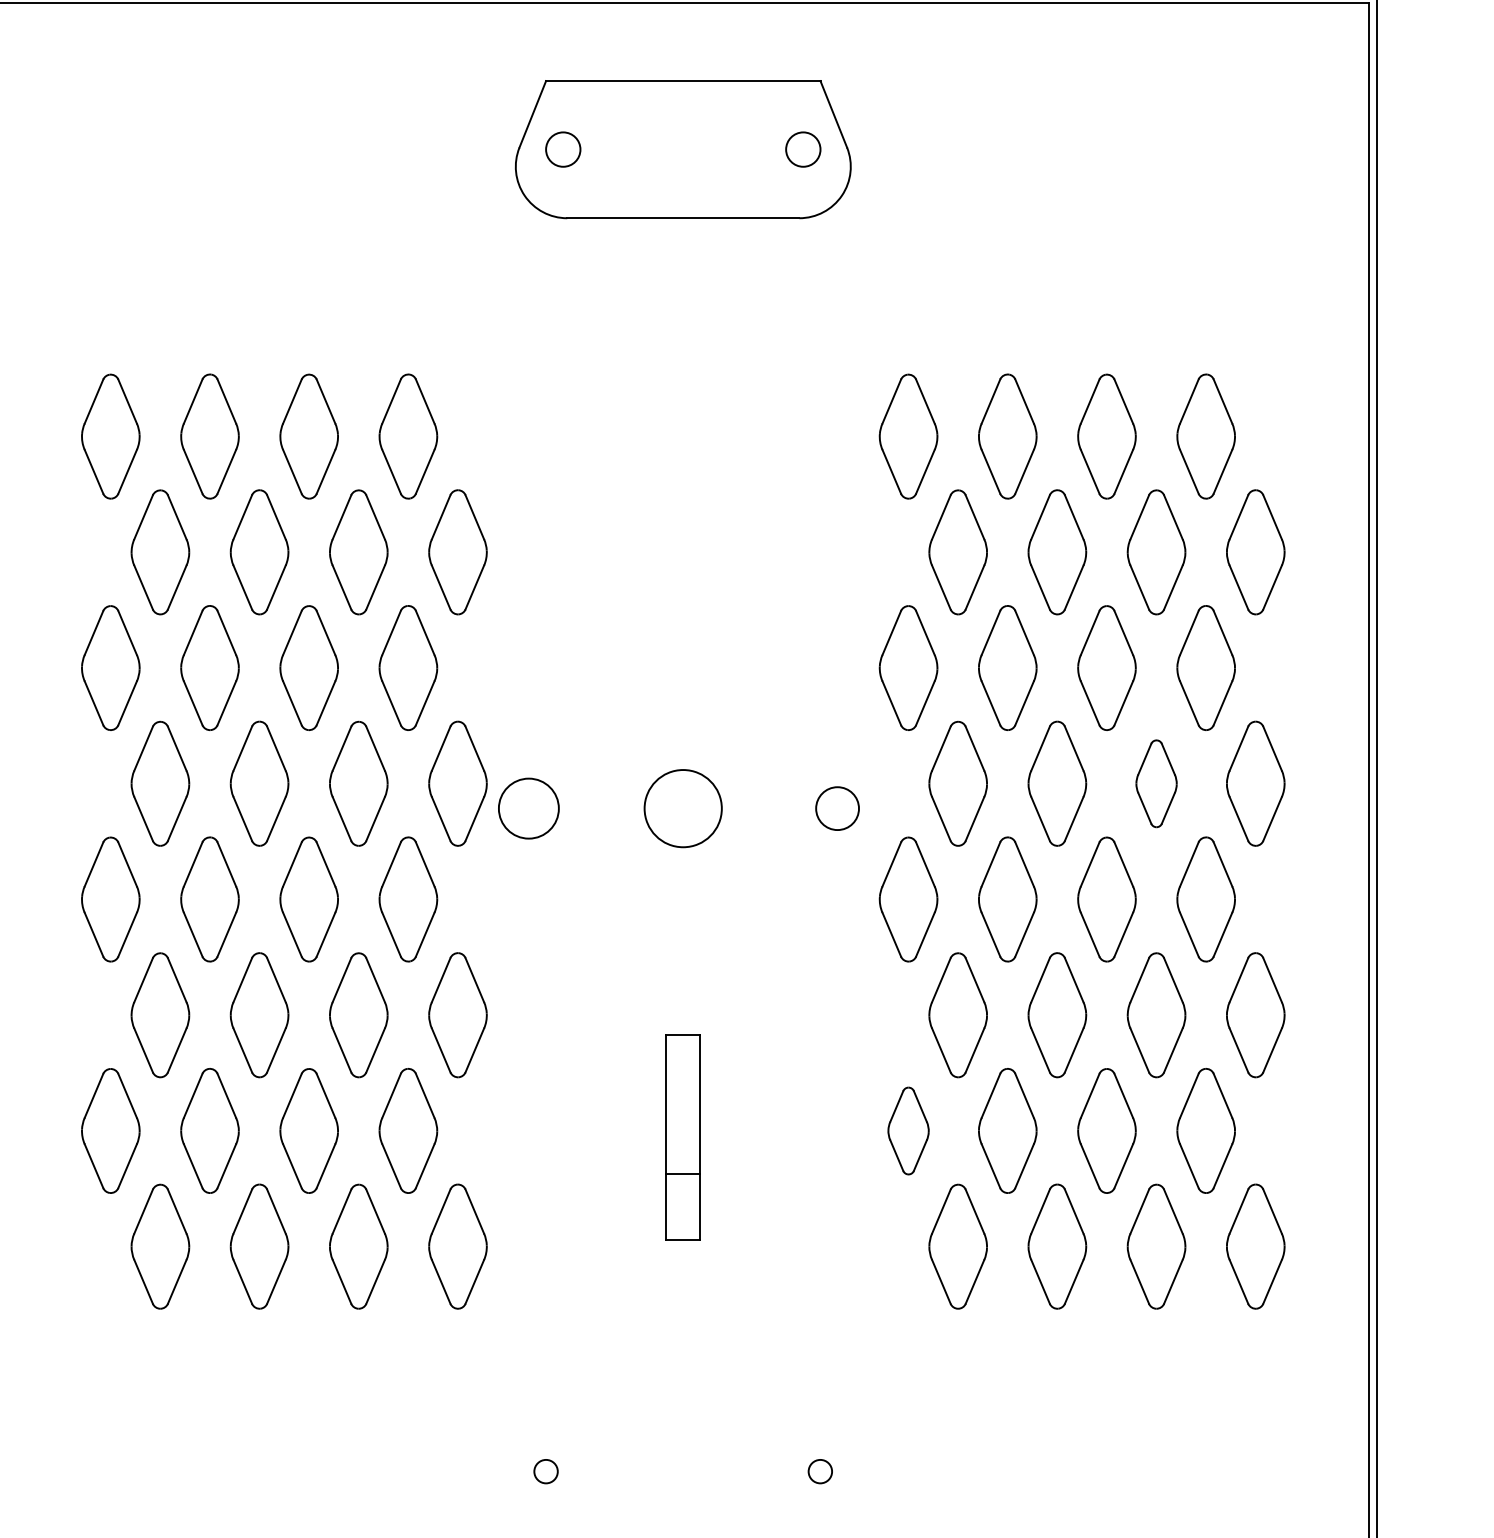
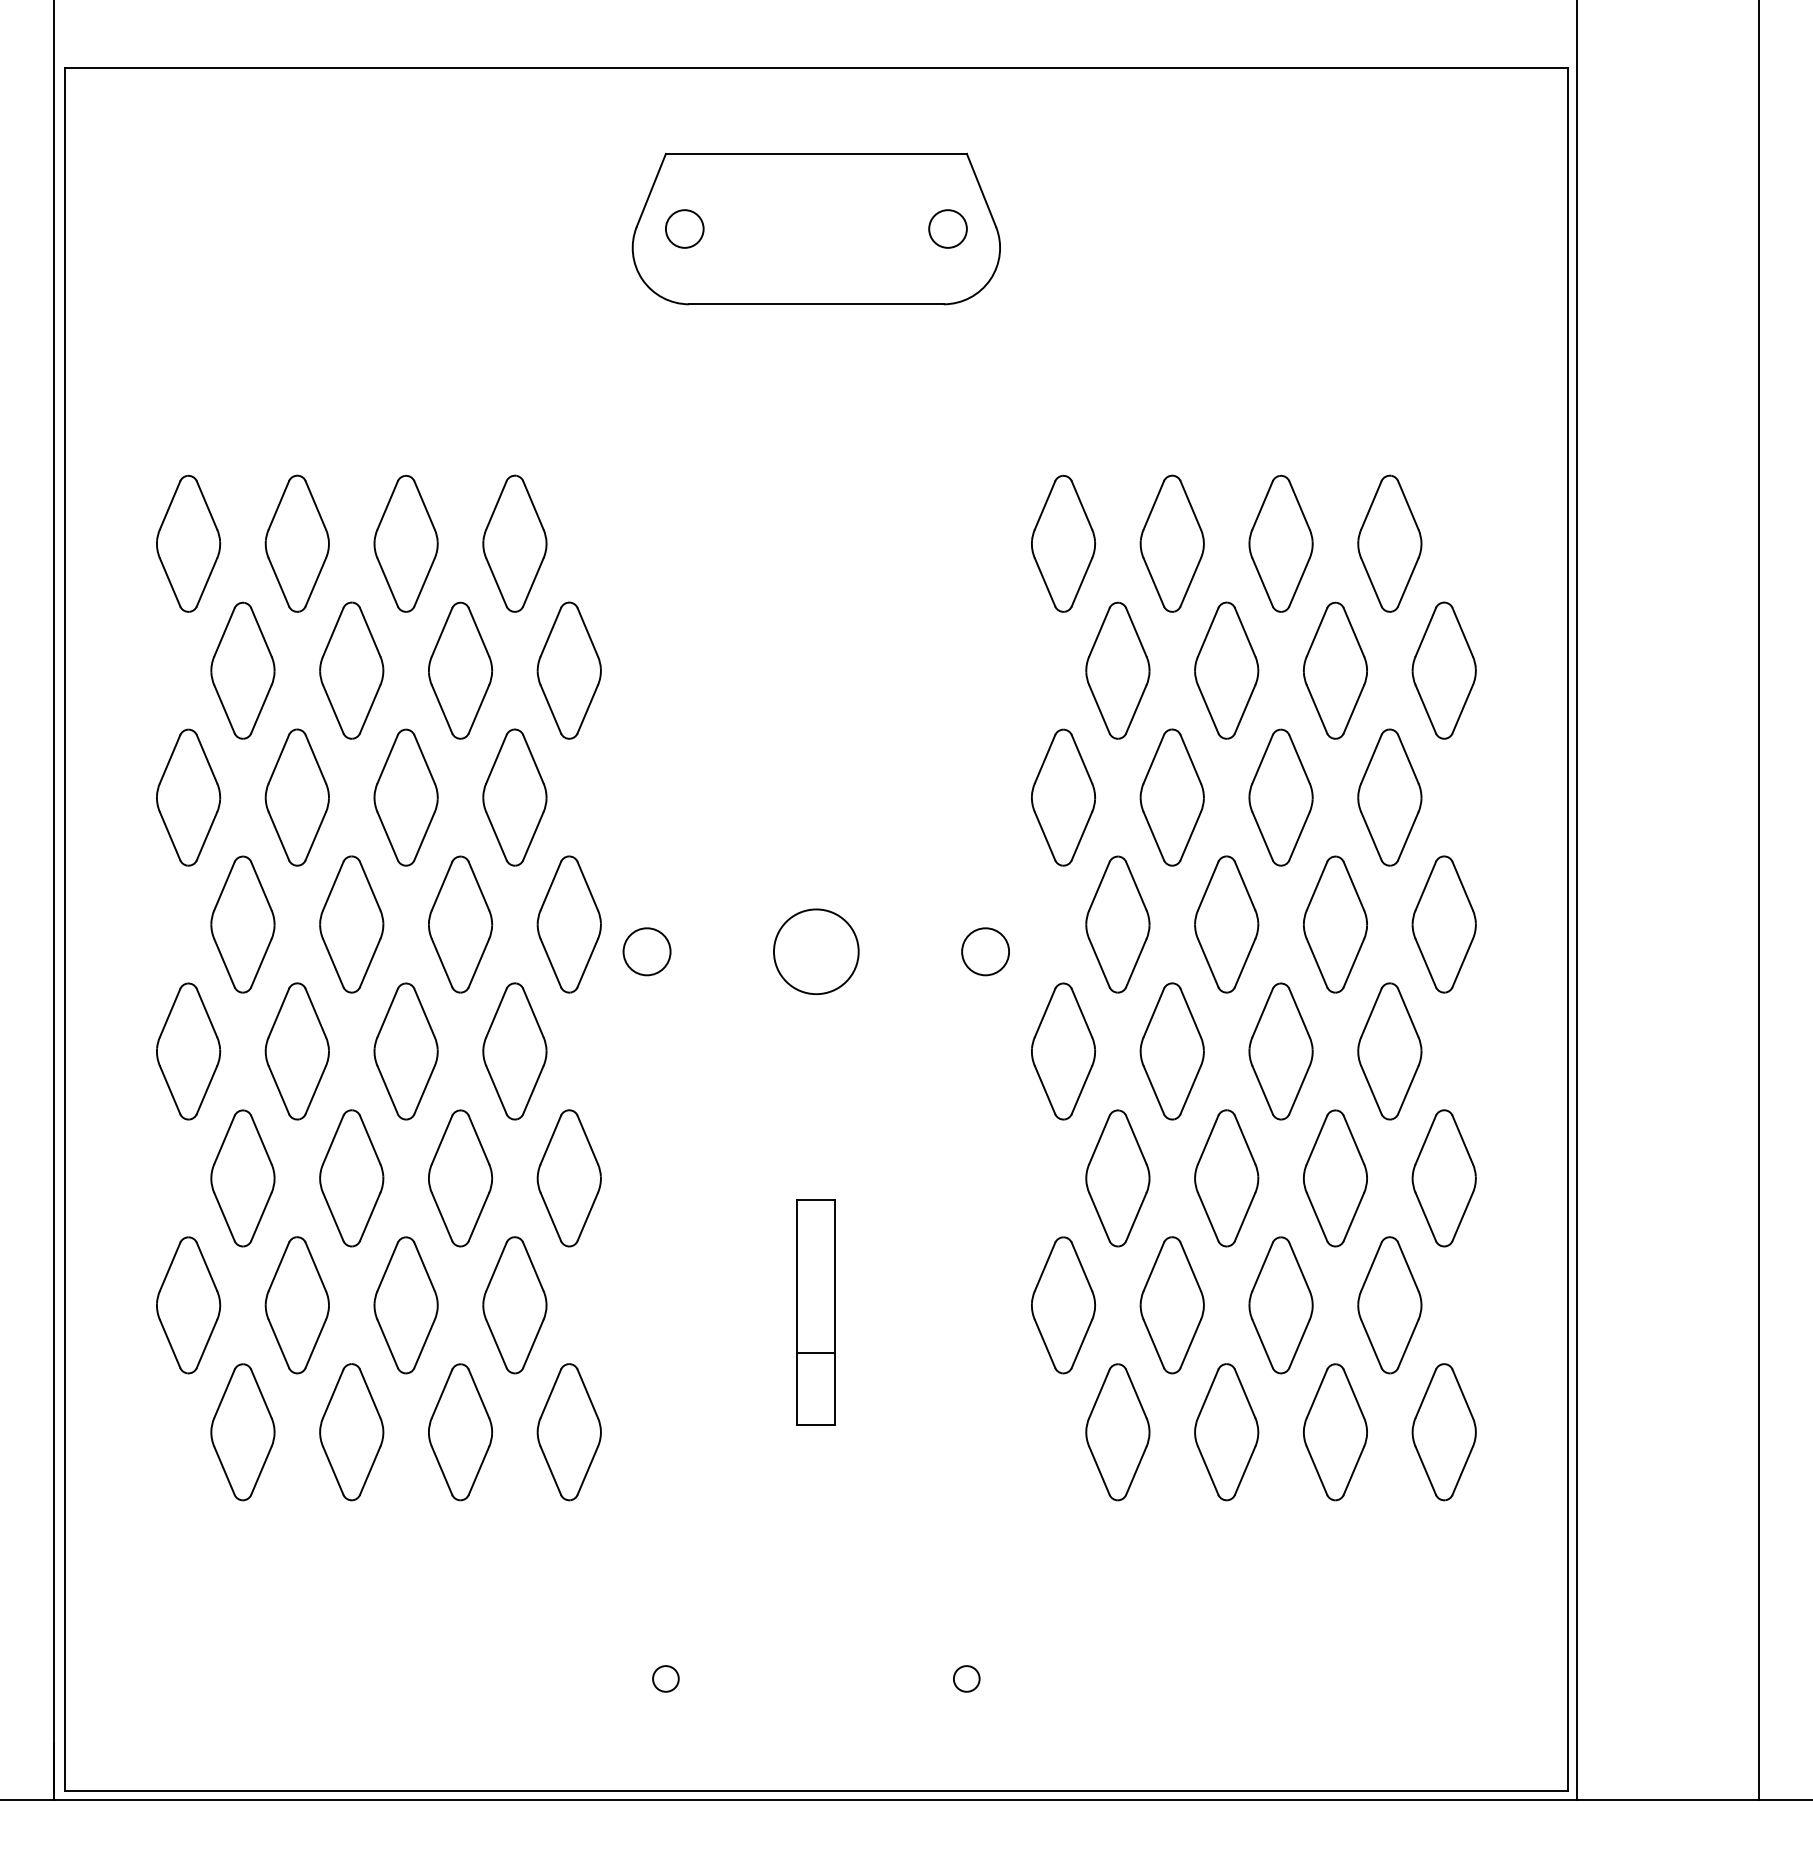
part: (1156, 783) -> (1335, 924), size x1.43
circle: (528, 808) -> (646, 951), size x0.71
part: (908, 1131) -> (1063, 1305), size x1.43

